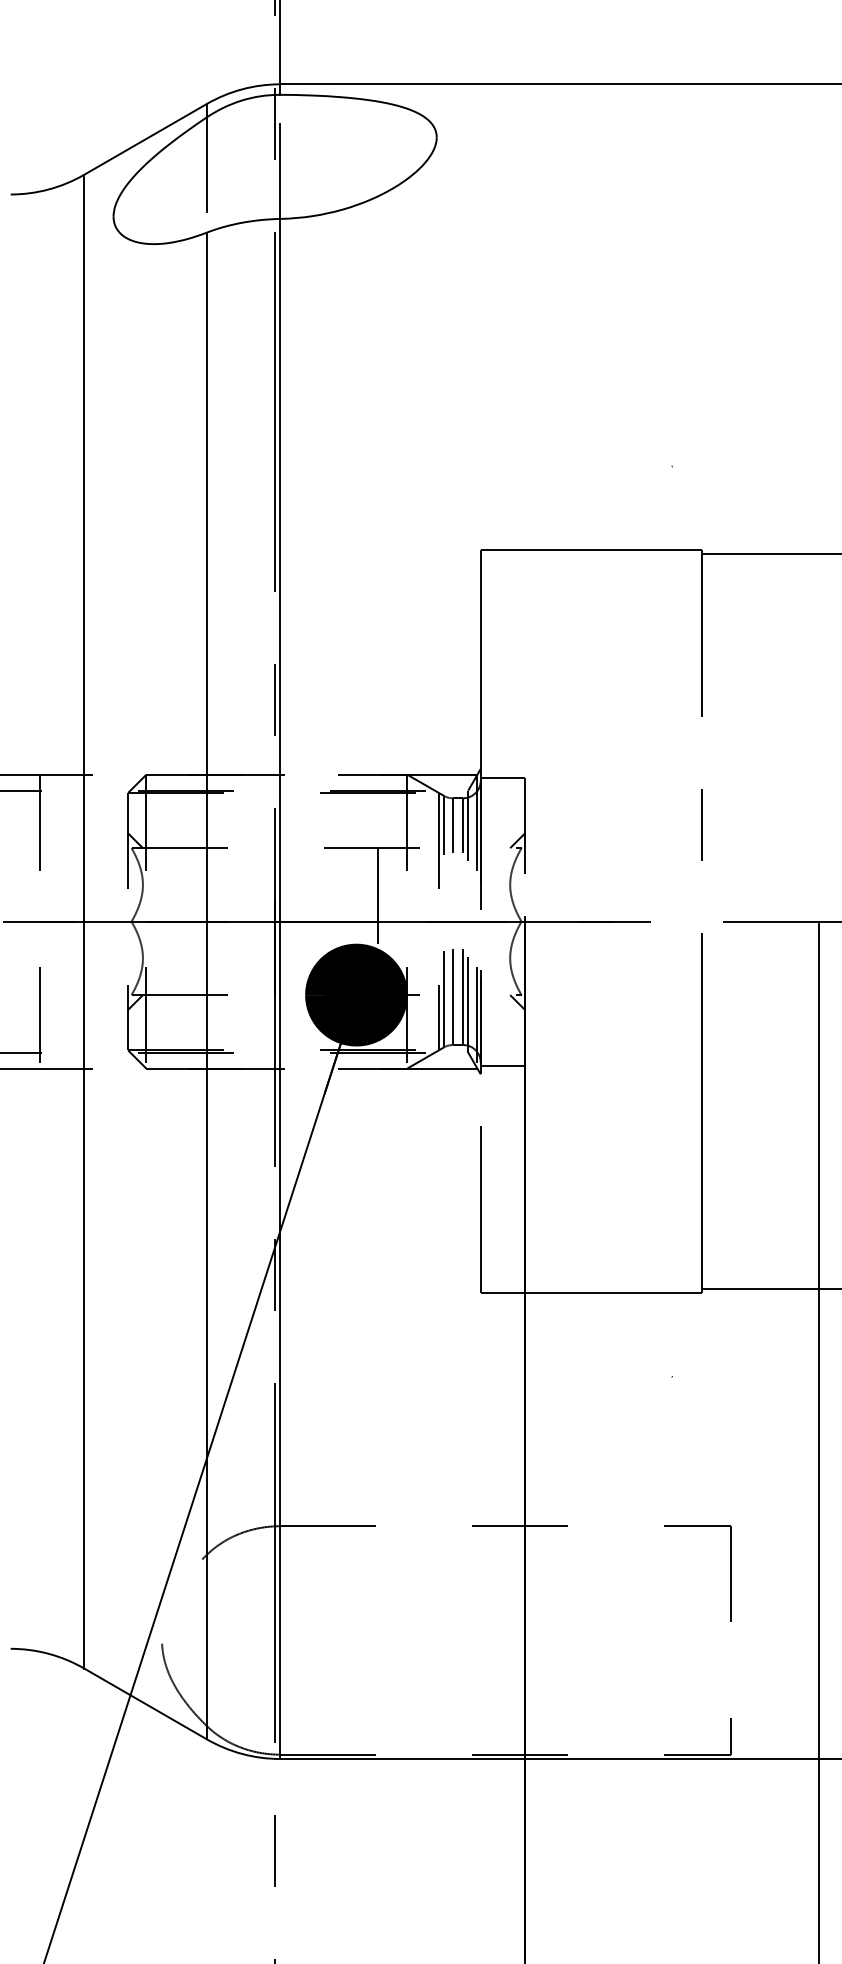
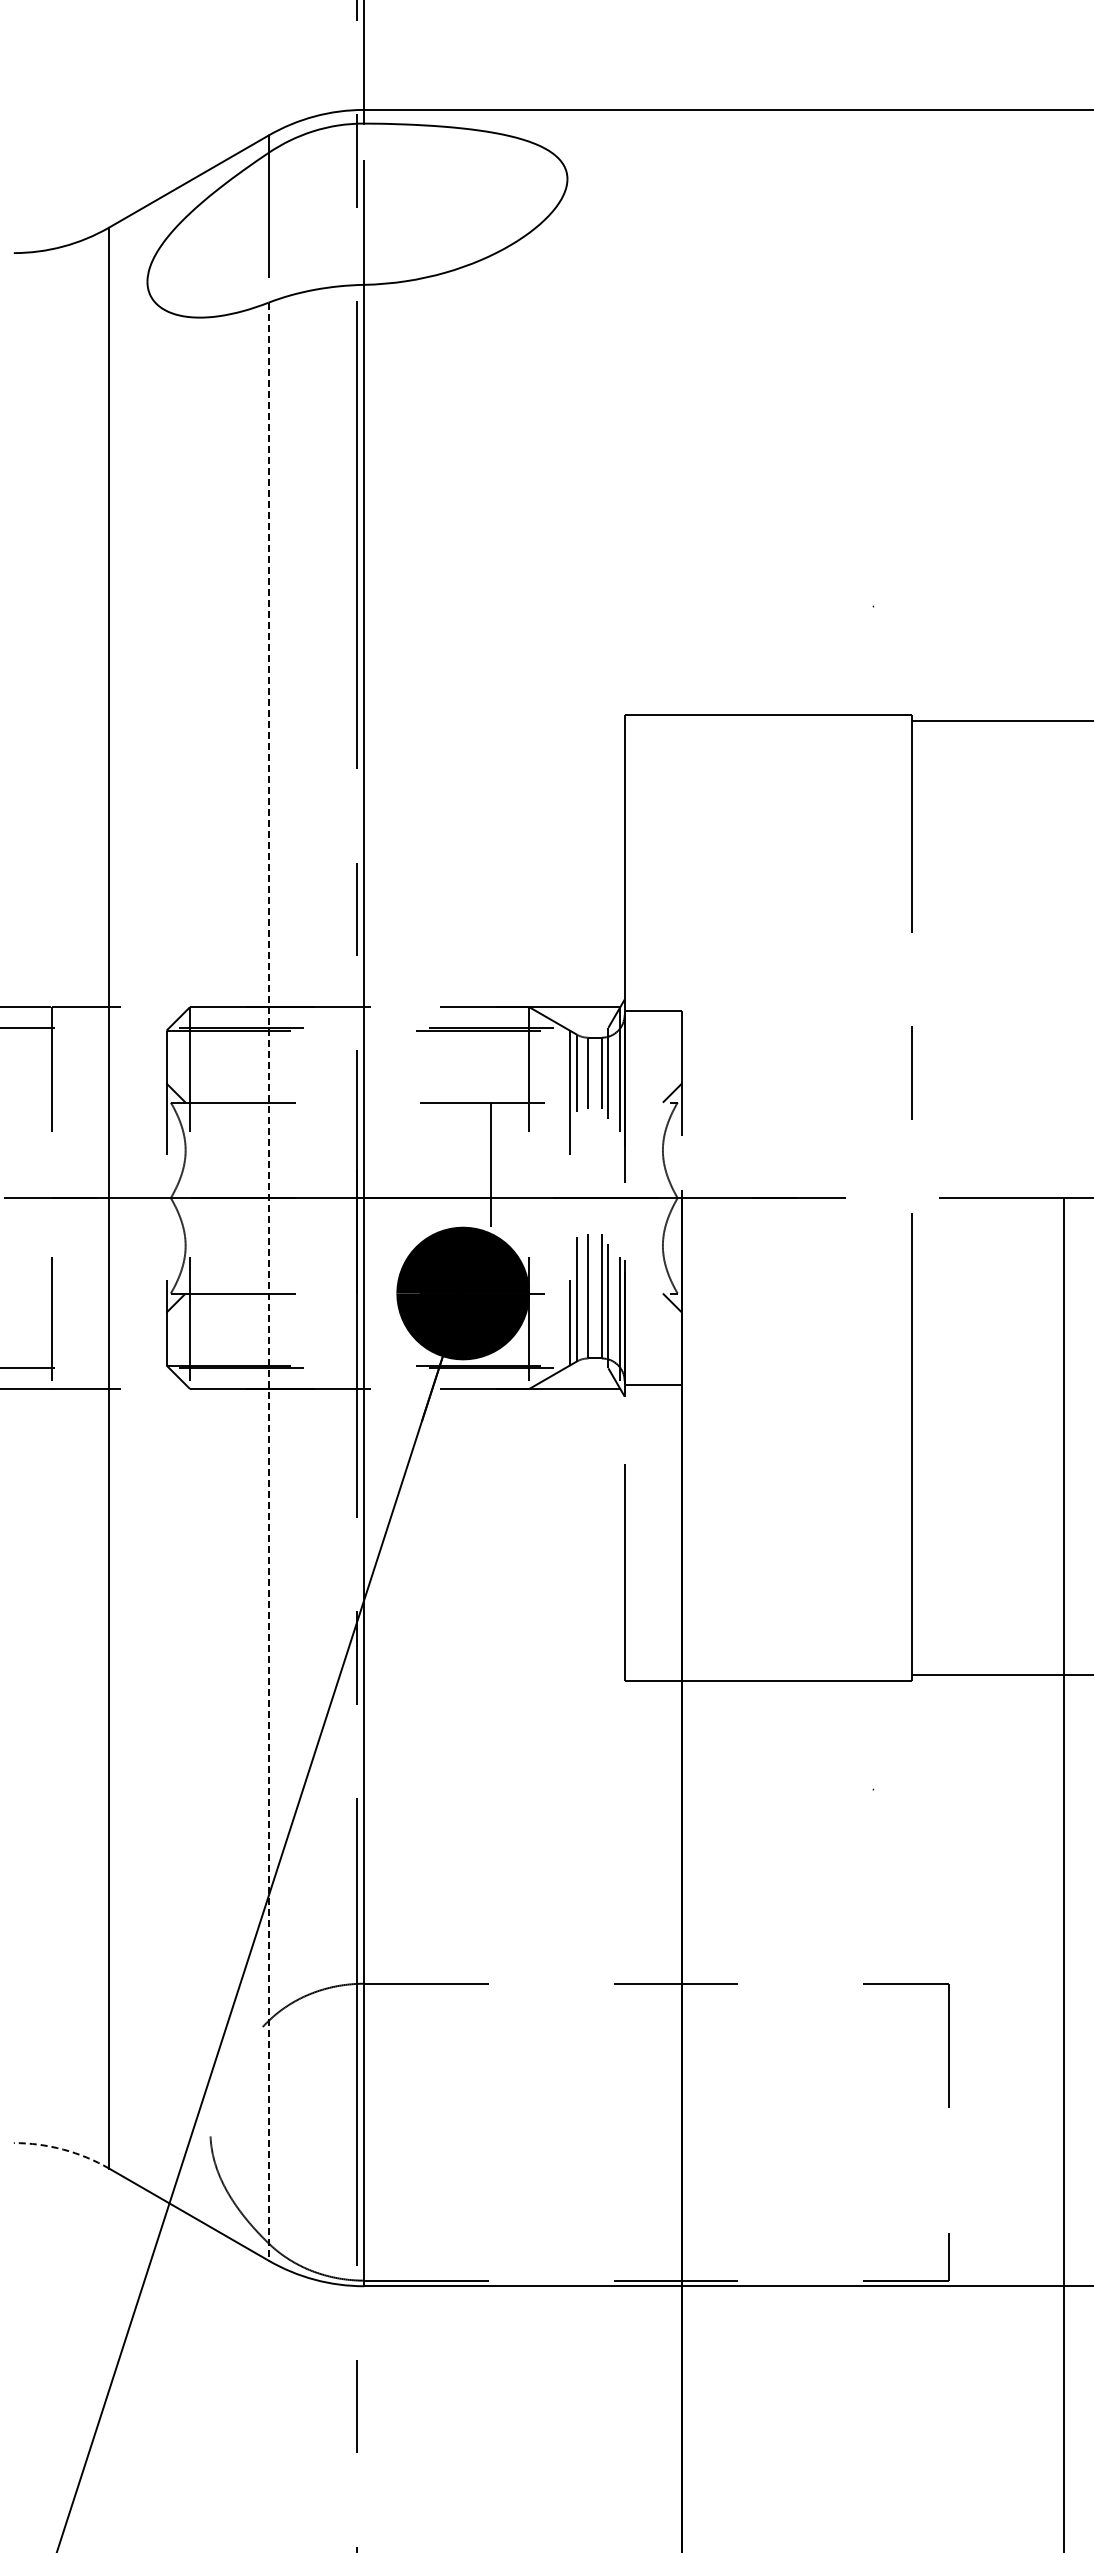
line: (206, 985) -> (268, 1281), solid -> dashed
arc: (48, 1653) -> (63, 2149), solid -> dashed

